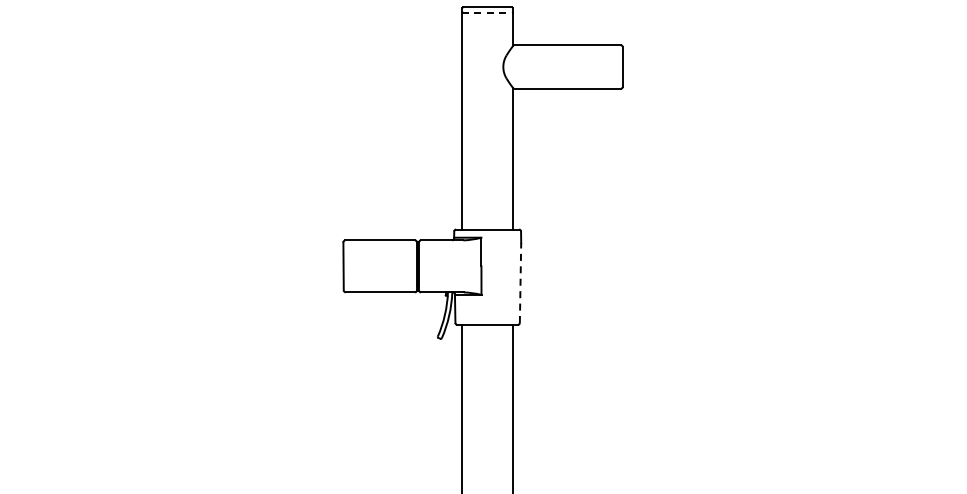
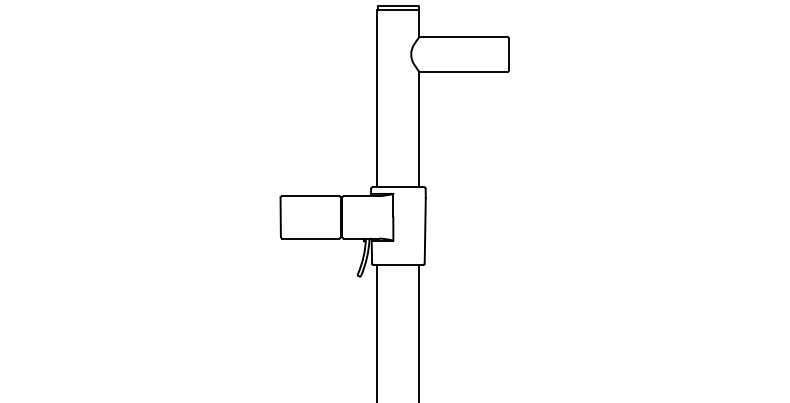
line: (487, 12) -> (398, 9), dashed -> solid
line: (520, 283) -> (425, 231), dashed -> solid

